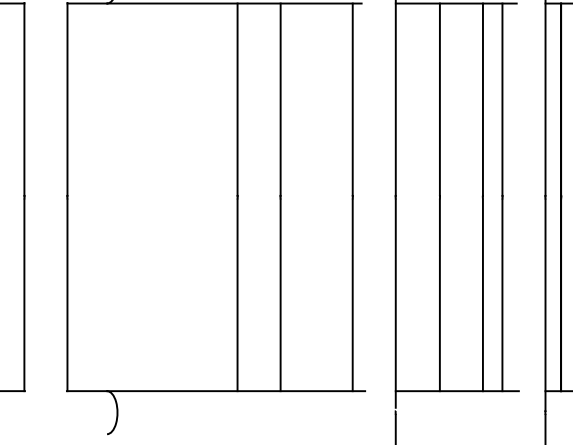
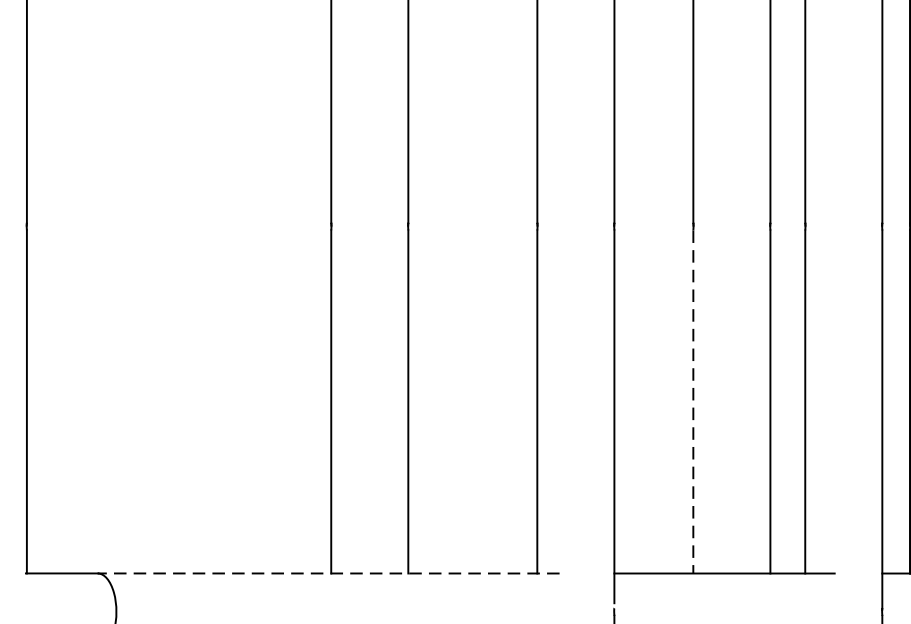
line: (439, 295) -> (692, 402), solid -> dashed
line: (235, 391) -> (327, 574), solid -> dashed

